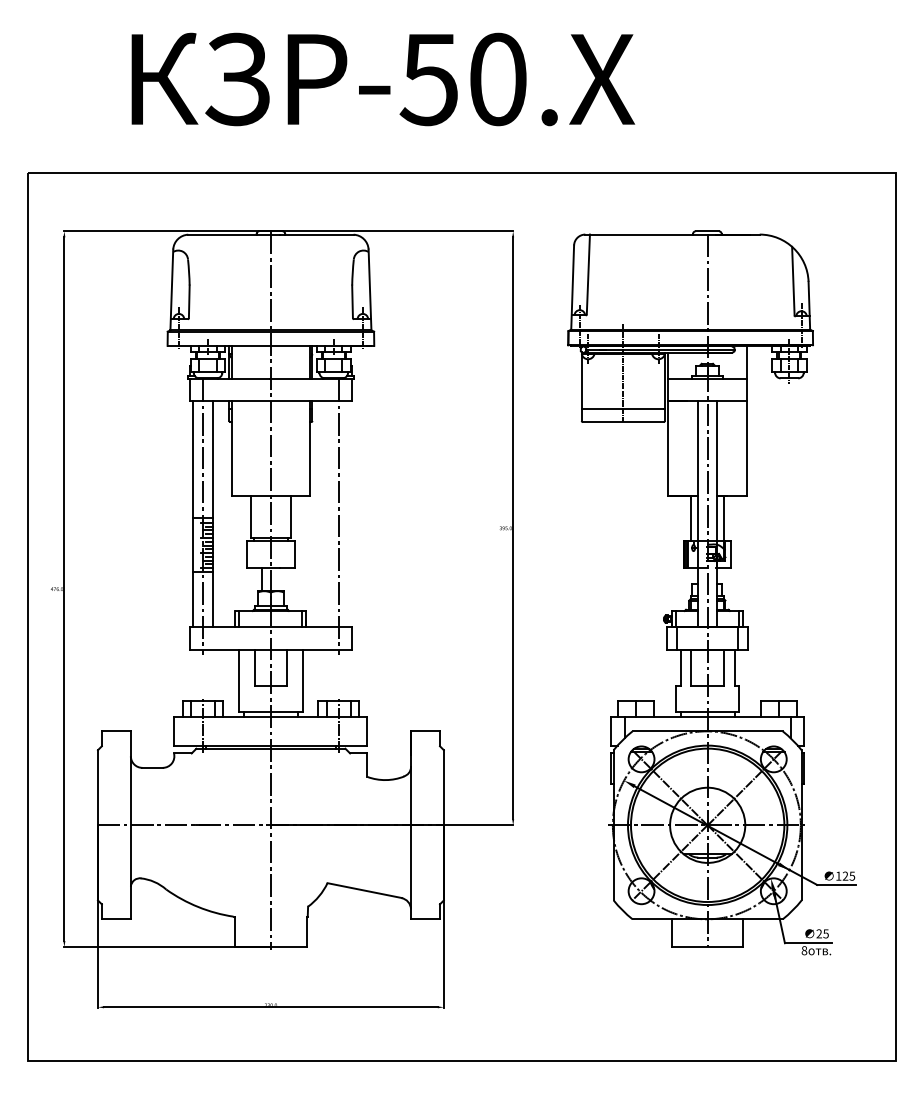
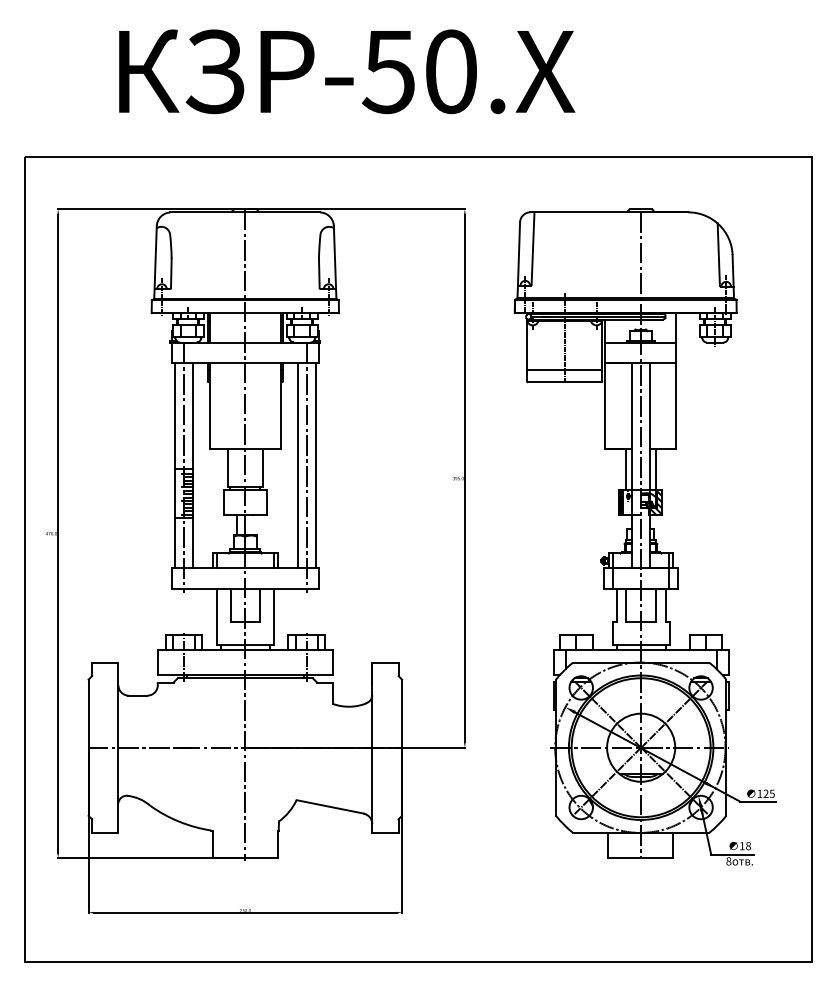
line: (328, 513) -> (297, 465), added
line: (348, 513) -> (315, 465), added
hatch: (723, 554) -> (655, 502), added
text: (822, 933) -> (745, 845), 25 -> 18

